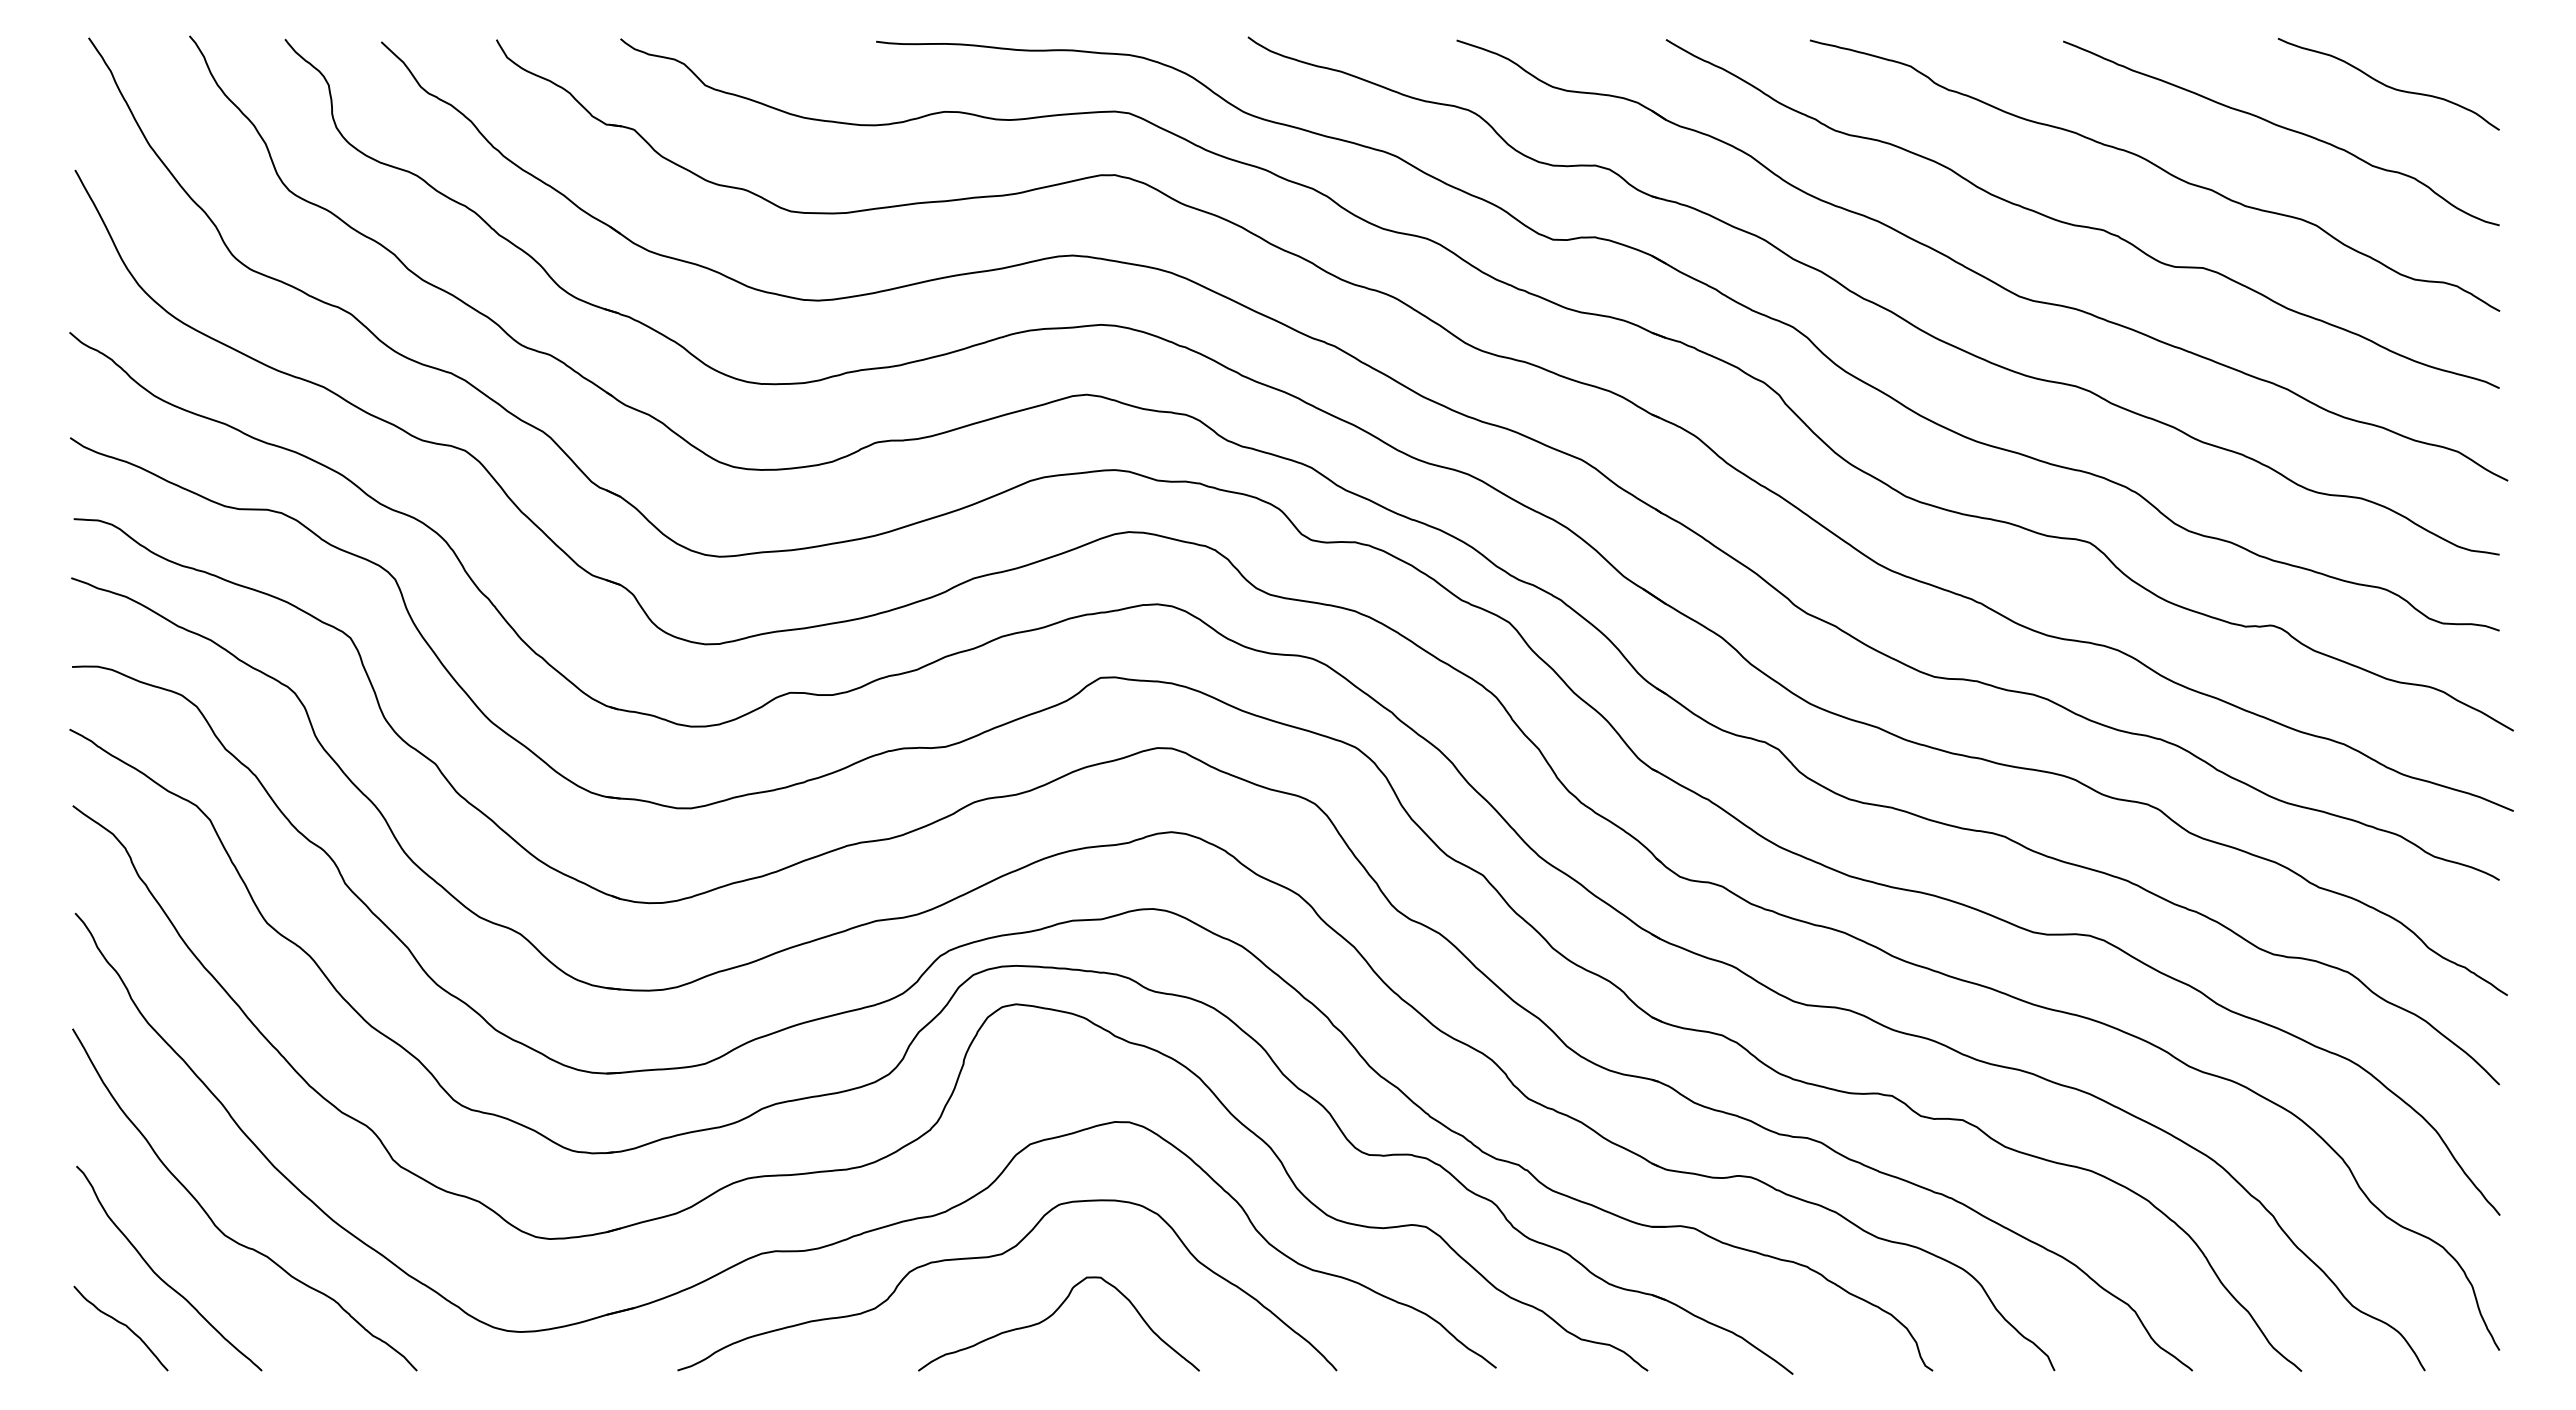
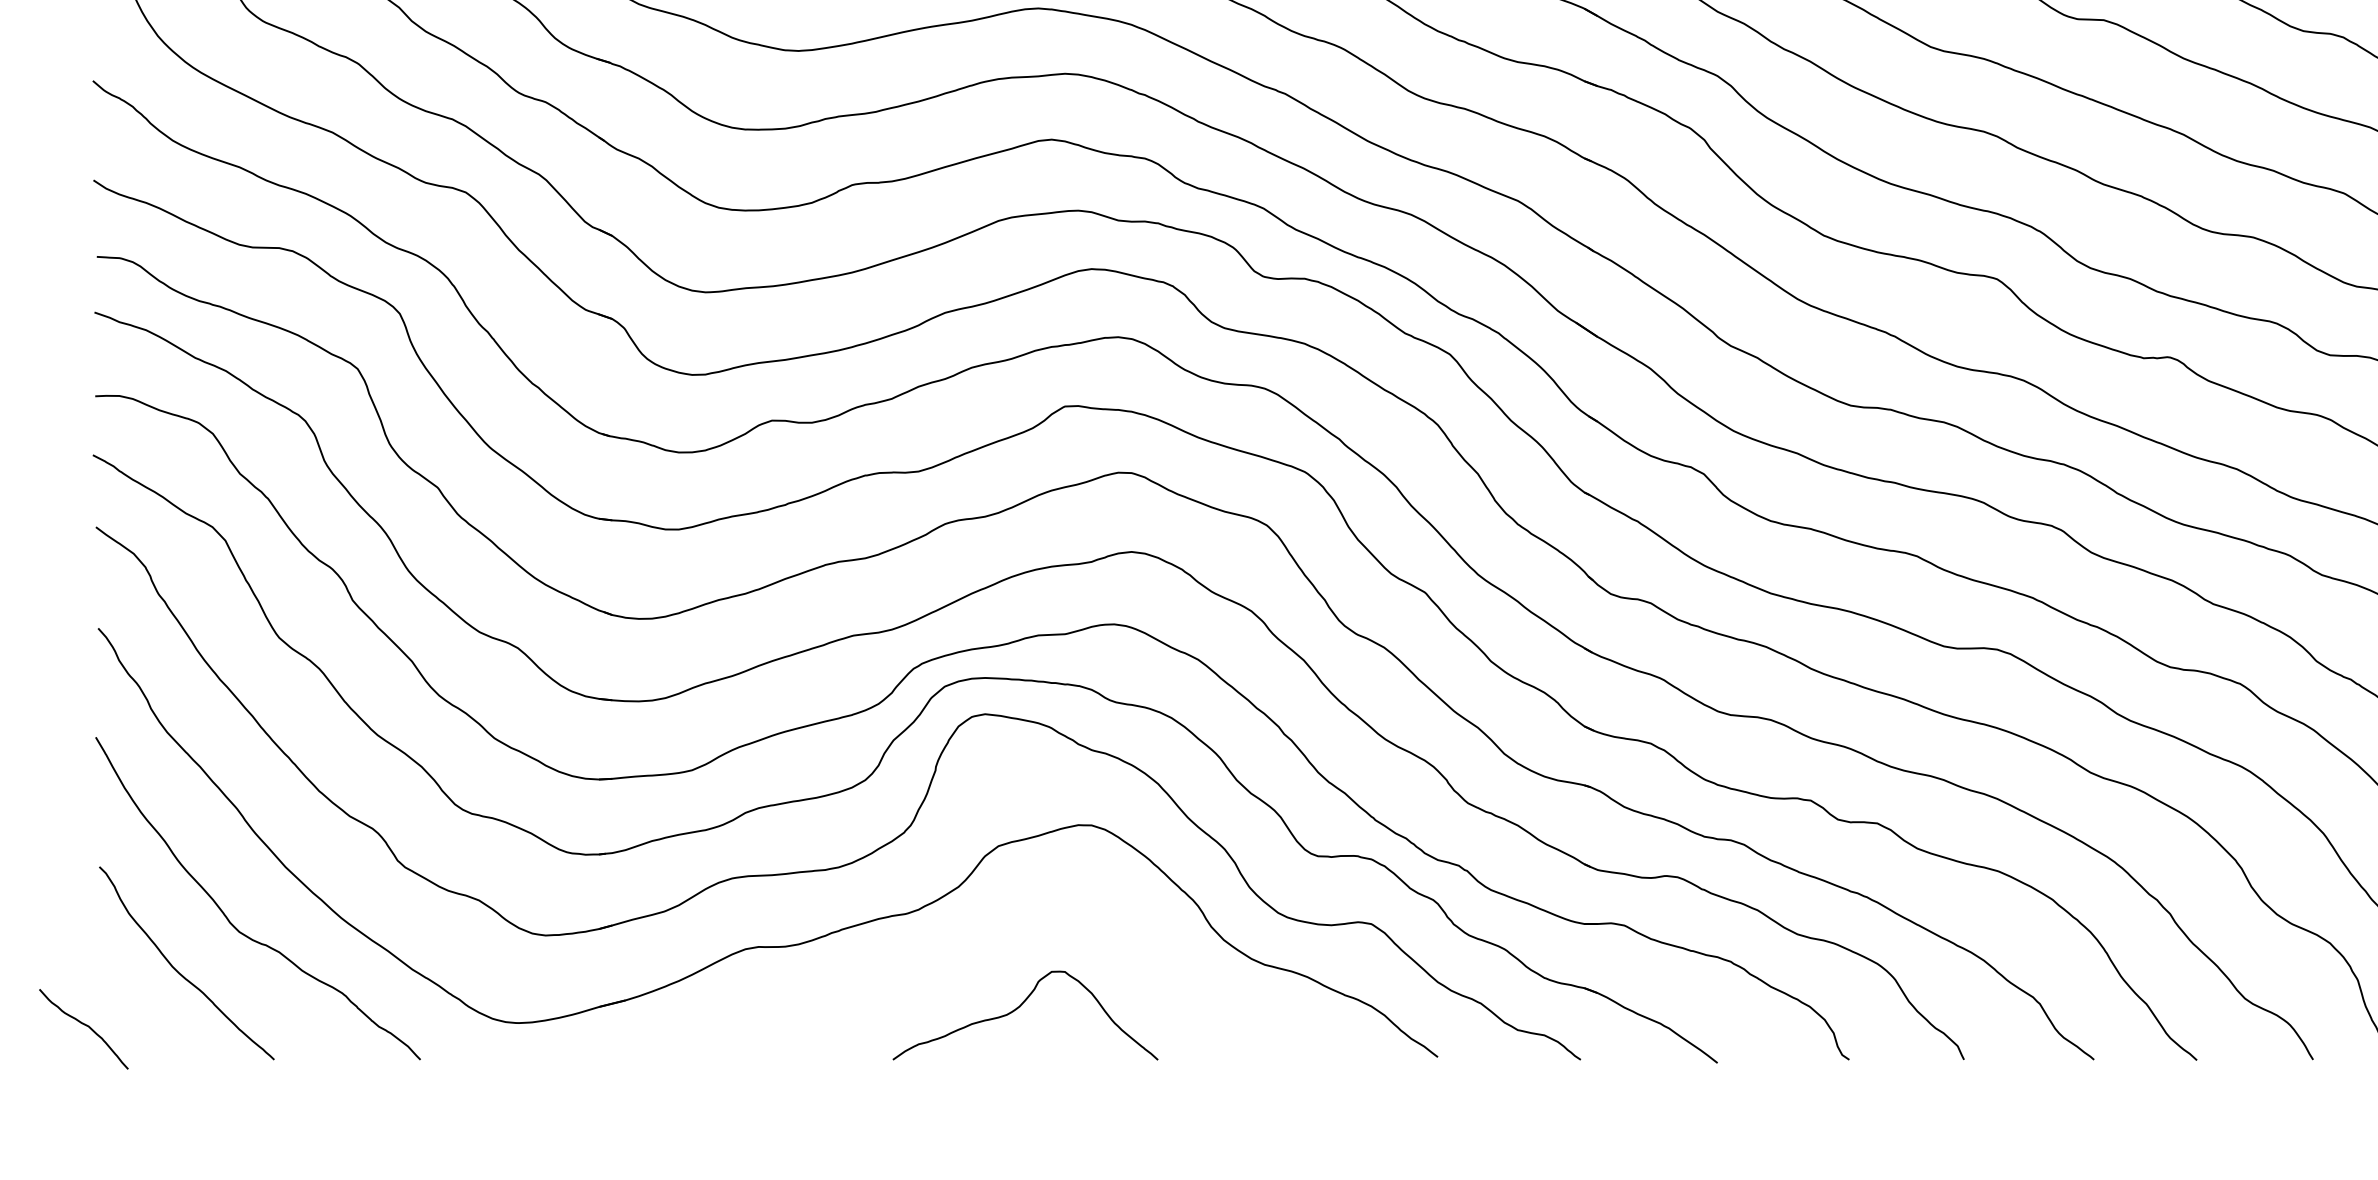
curve: (1001, 1255) -> (971, 951), removed
curve: (121, 1324) -> (84, 1025), moved

